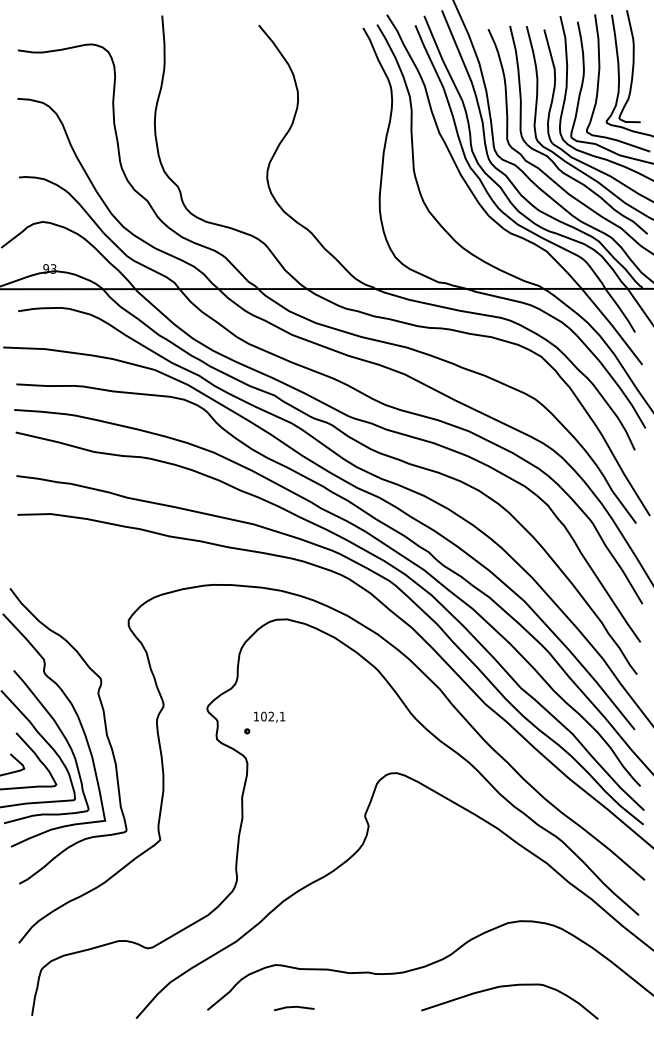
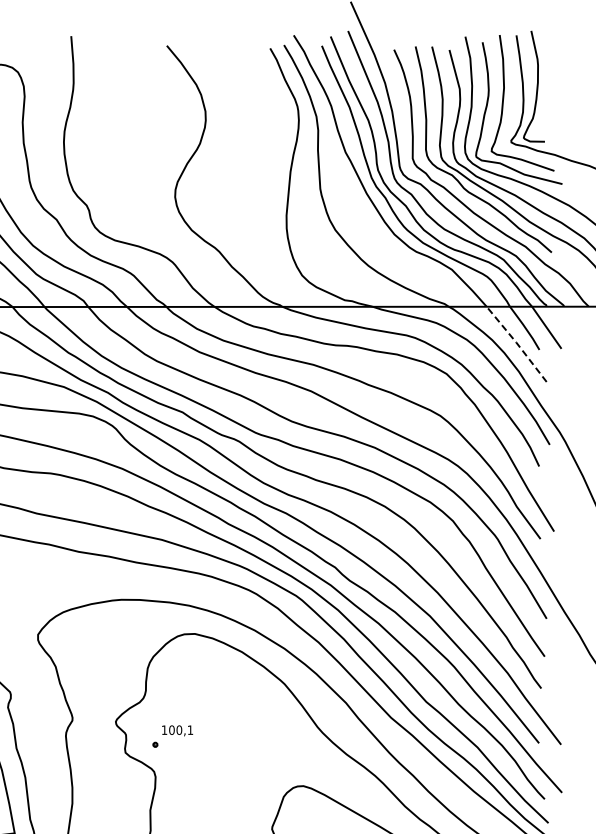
line: (612, 325) -> (517, 342), solid -> dashed
text: (271, 716) -> (179, 730), 102,1 -> 100,1

